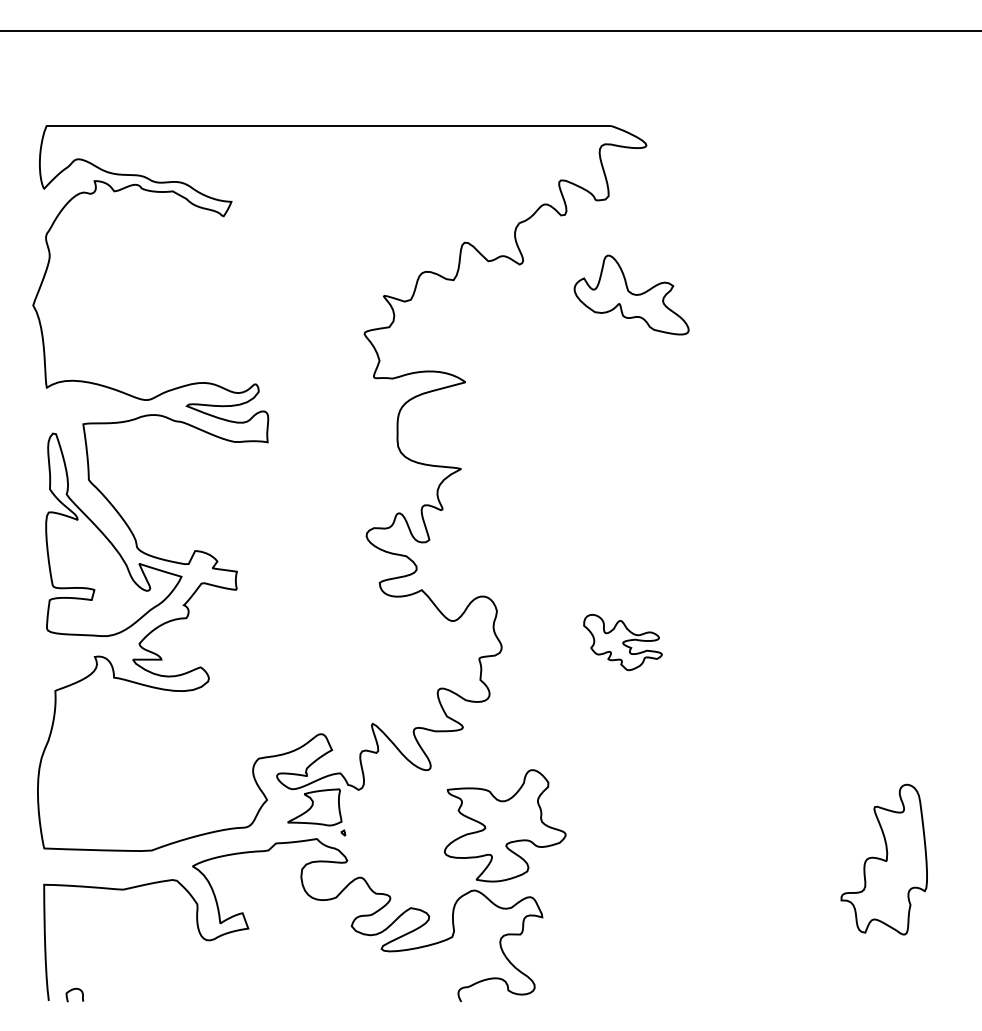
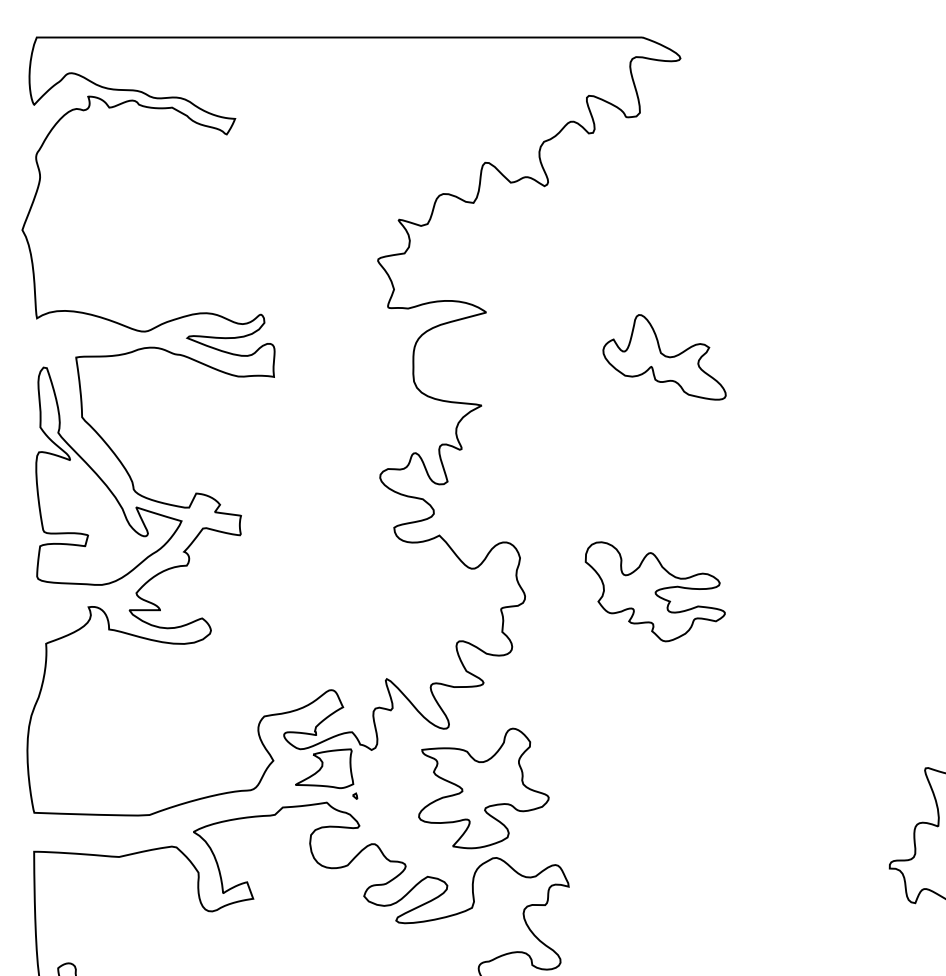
part: (631, 294) -> (664, 356), moved
part: (622, 642) -> (654, 591), size x1.67
part: (505, 825) -> (484, 788), moved

